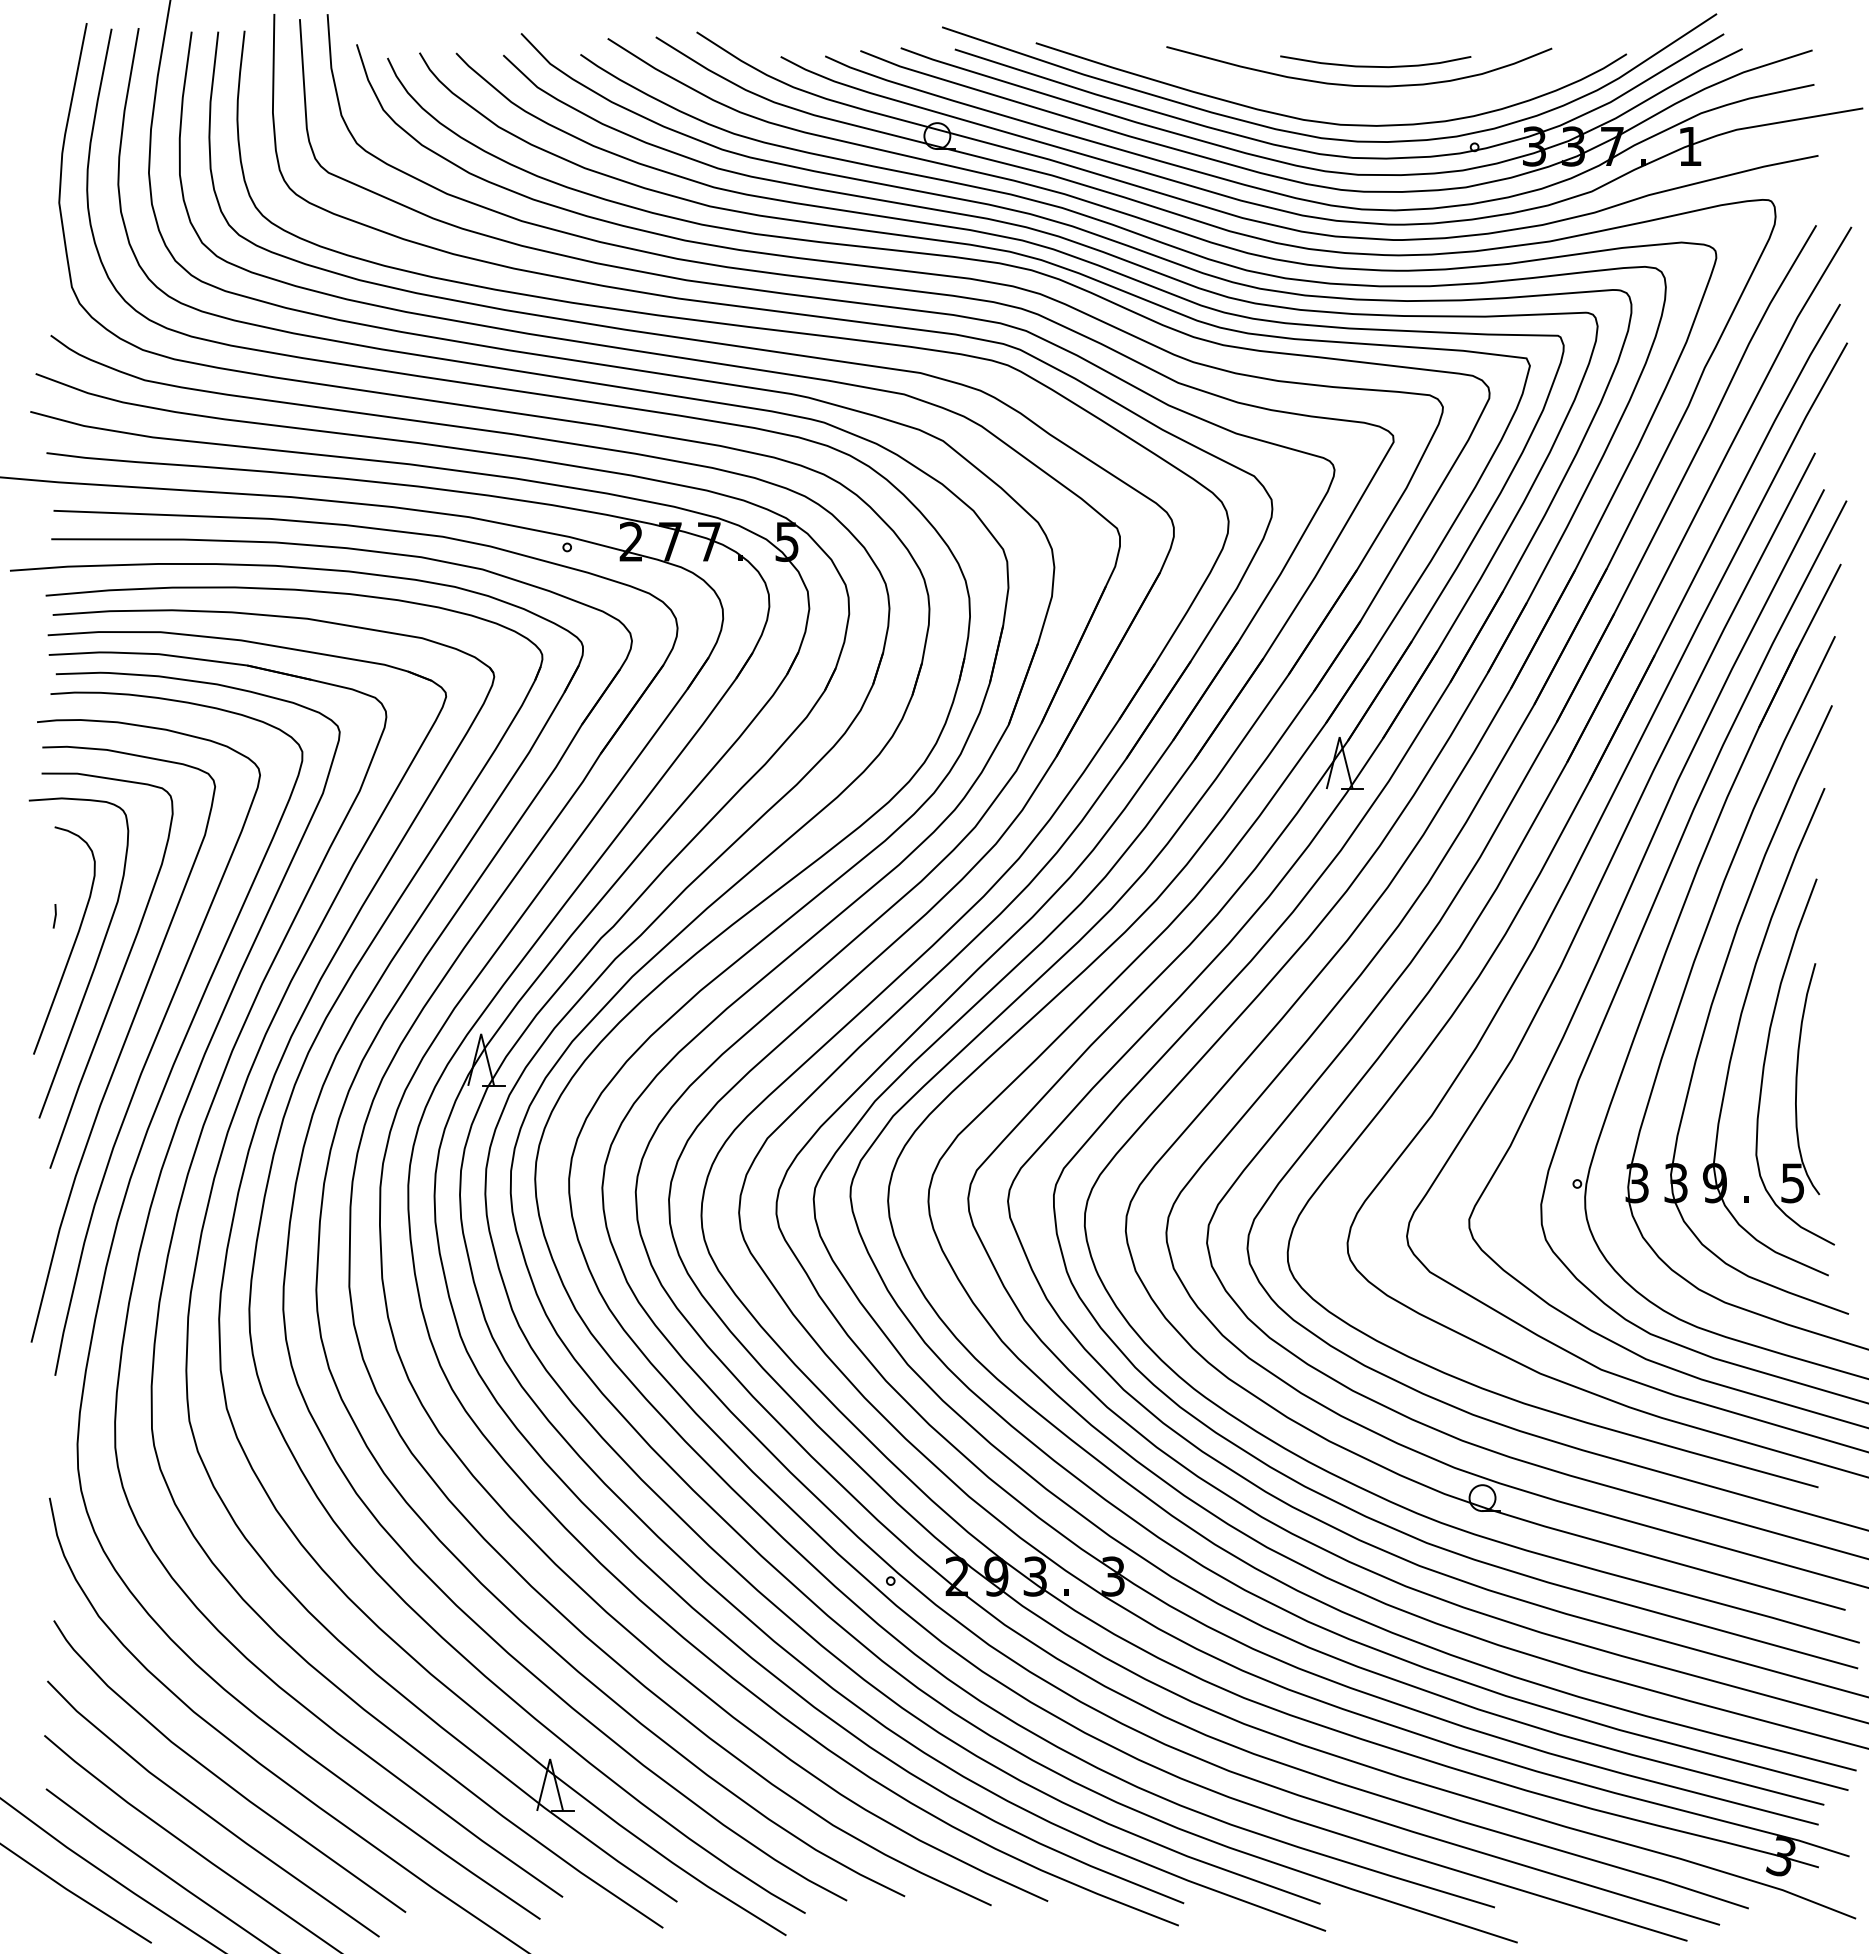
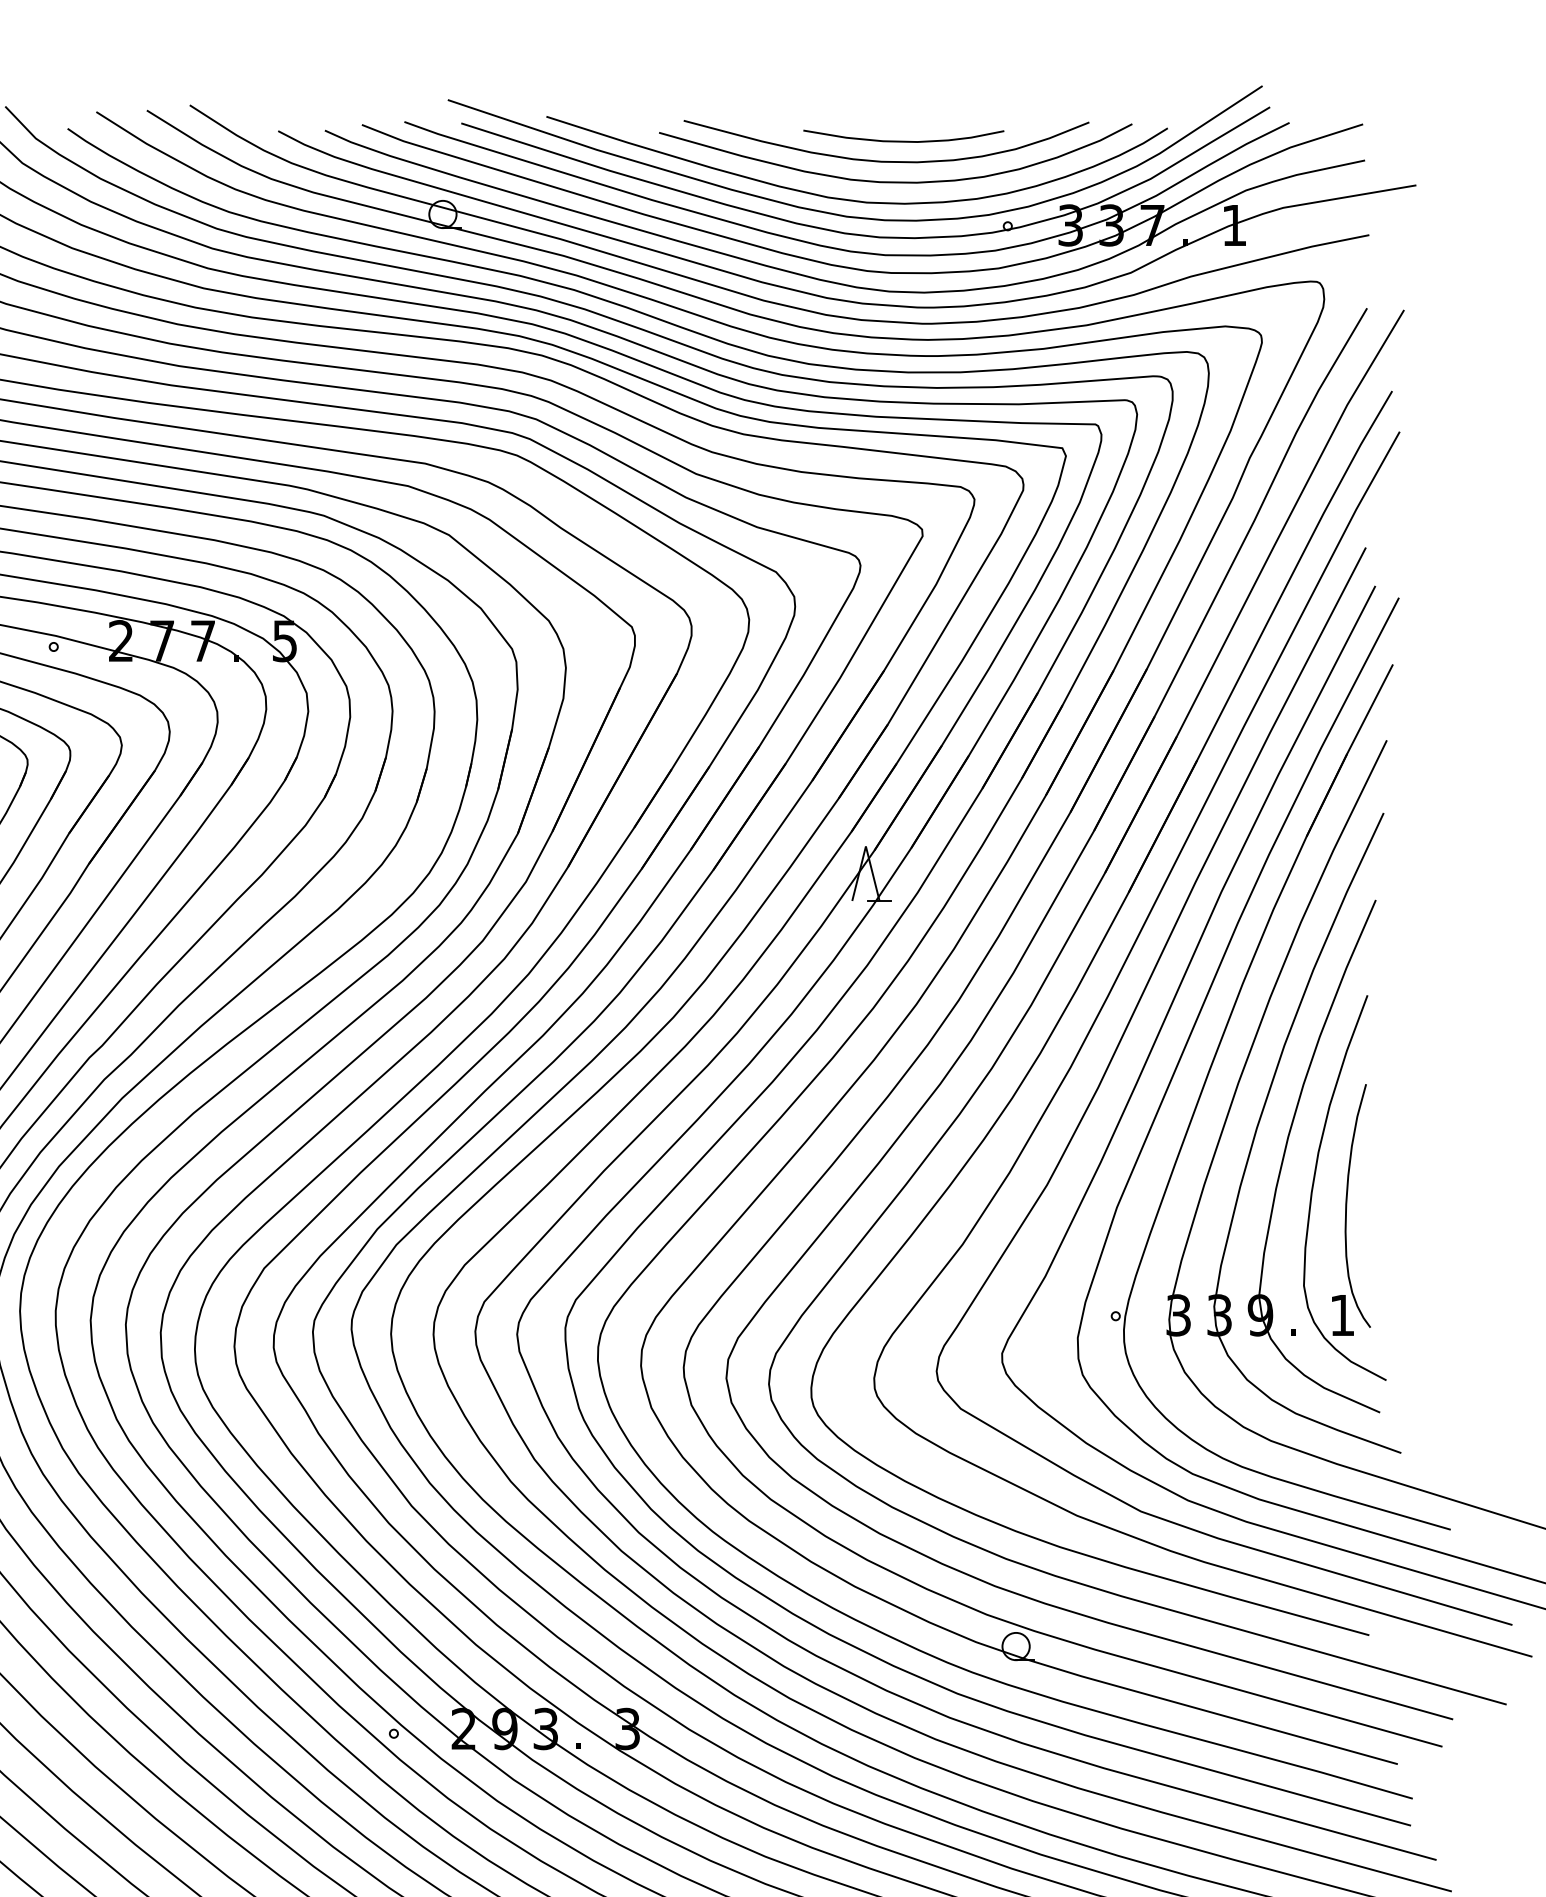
curve: (1368, 104) -> (896, 181), added
text: (1792, 1183) -> (1342, 1315), 5 -> 1

